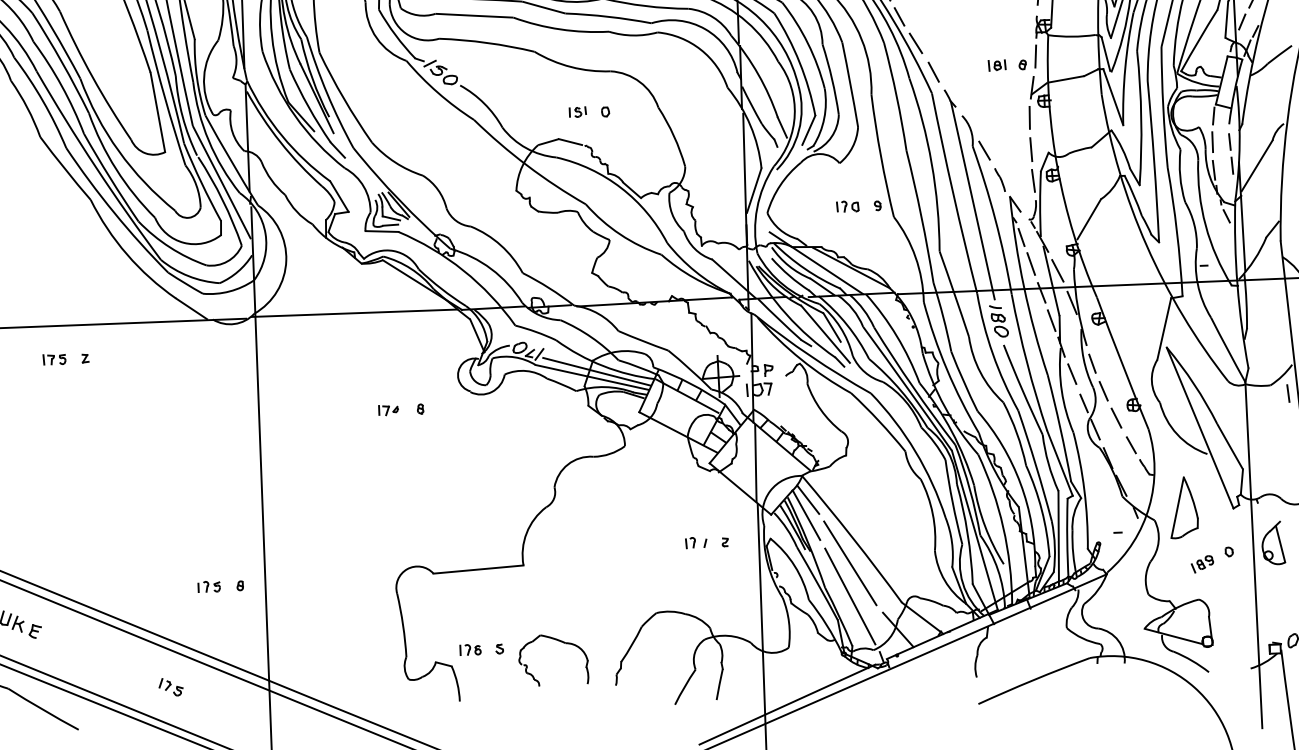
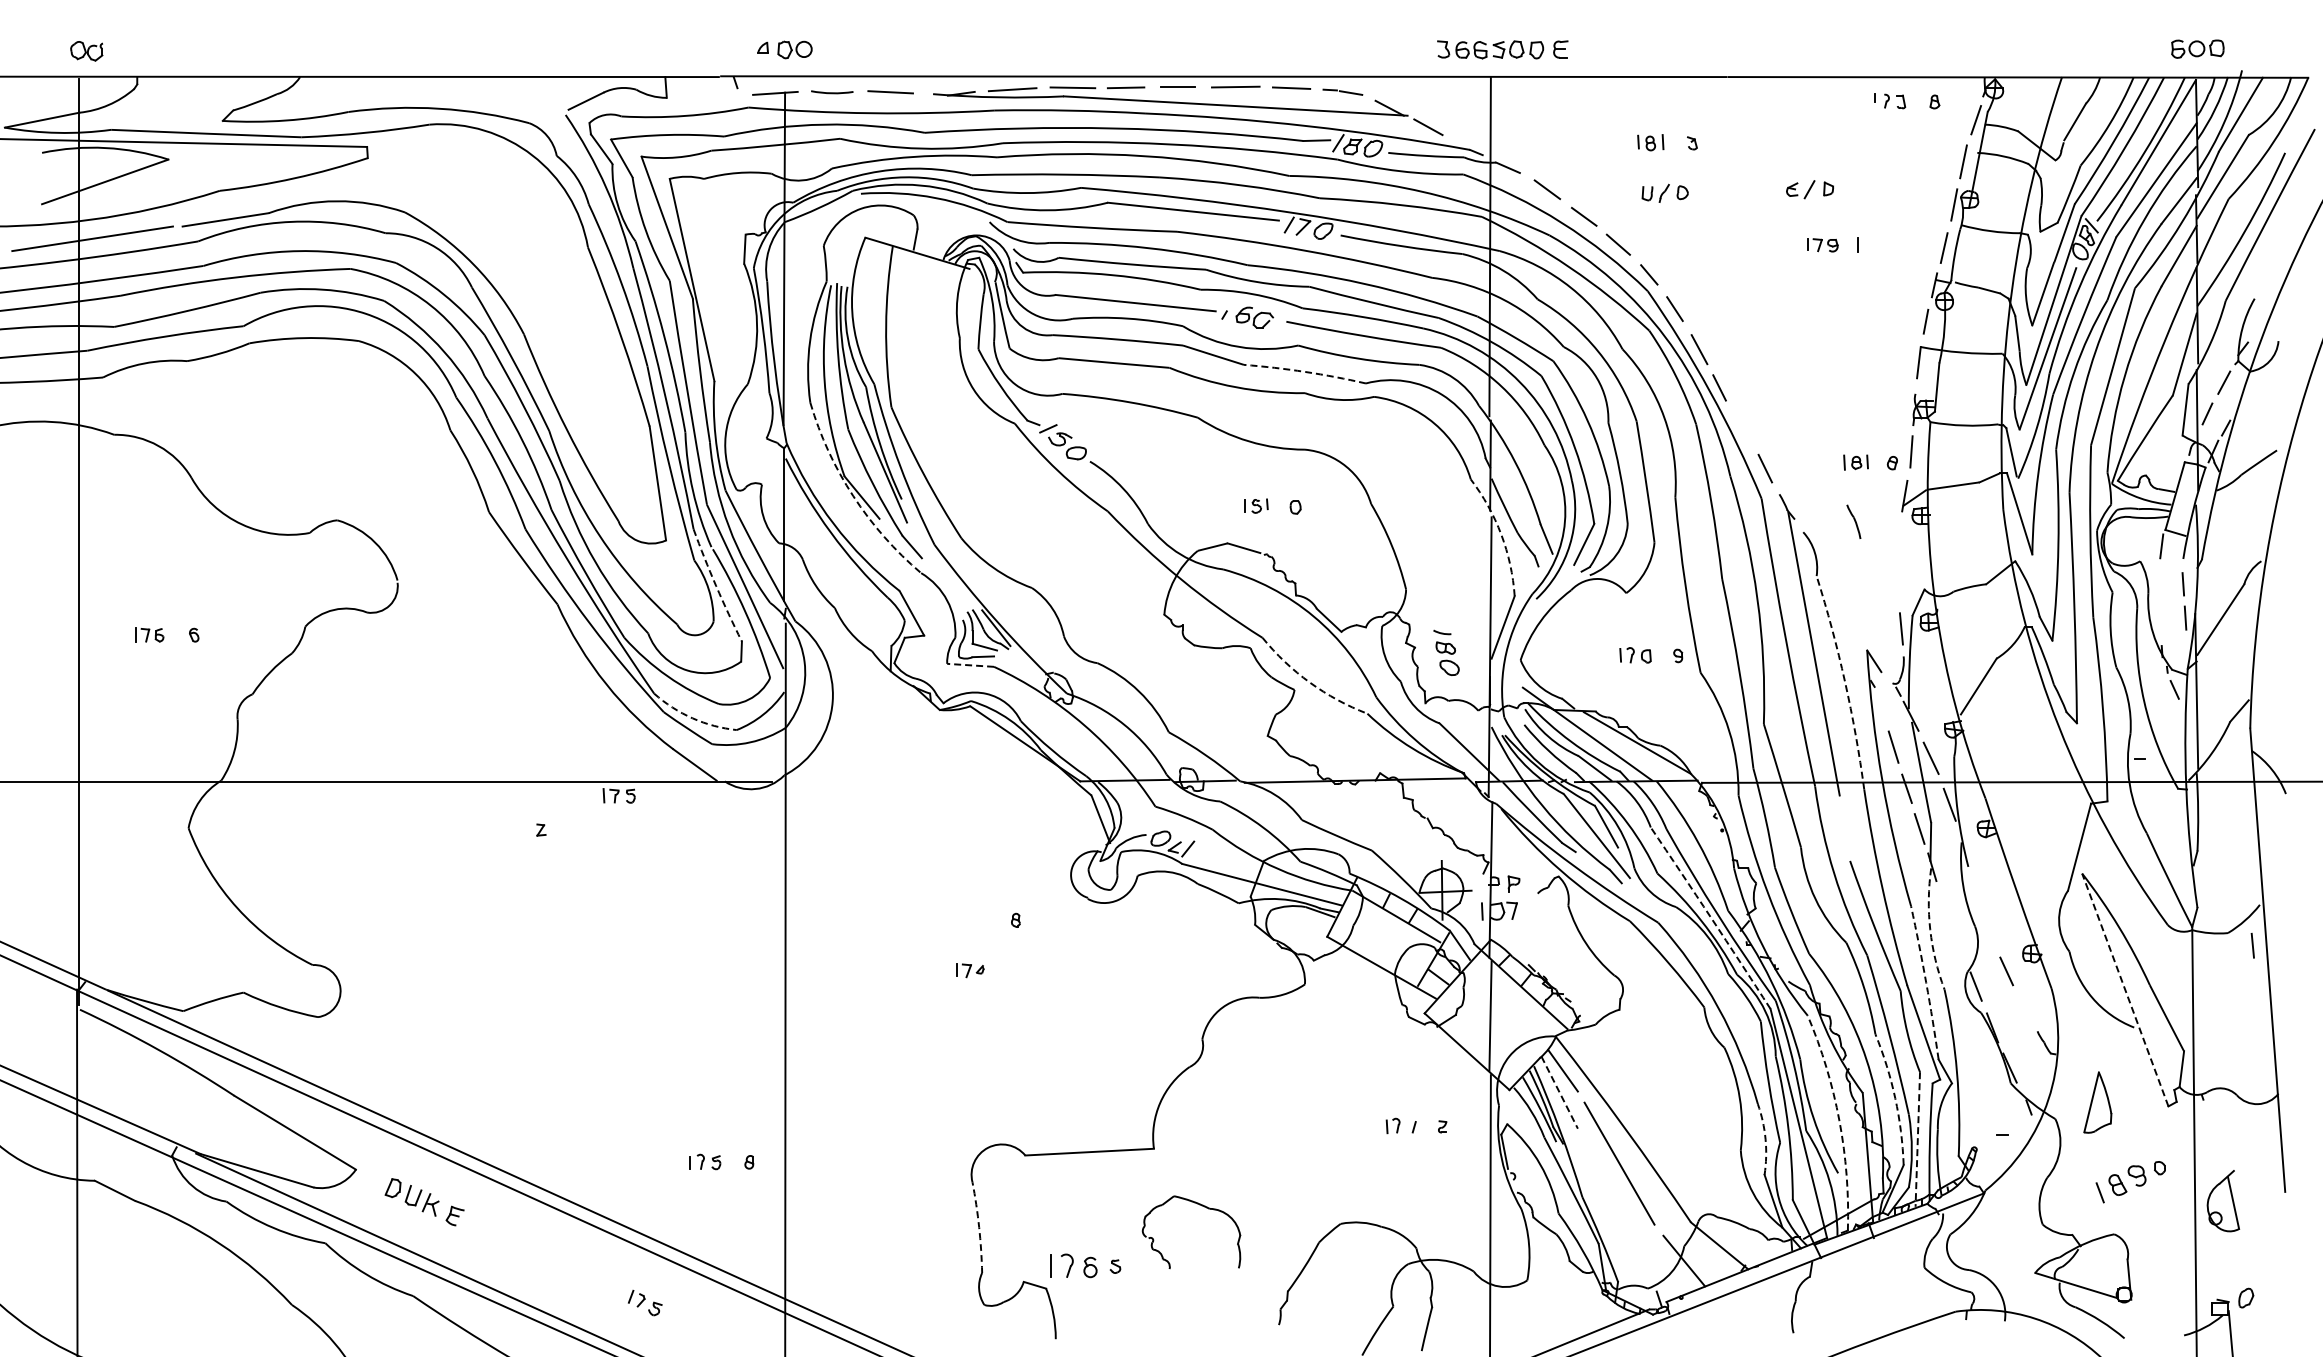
arc: (608, 16) -> (1305, 371), solid -> dashed
line: (915, 43) -> (1741, 426), removed
arc: (295, 116) -> (853, 496), solid -> dashed
line: (1029, 117) -> (1899, 538), removed
arc: (750, 125) -> (1501, 534), solid -> dashed
line: (1212, 142) -> (2158, 583), removed
line: (1030, 149) -> (1899, 583), removed
line: (984, 150) -> (1833, 583), removed
line: (1214, 170) -> (2159, 623), removed
part: (999, 179) -> (1853, 521), moved
arc: (201, 183) -> (716, 586), solid -> dashed
arc: (995, 219) -> (1845, 681), solid -> dashed
line: (381, 231) -> (970, 665), solid -> dashed
arc: (620, 234) -> (1310, 682), solid -> dashed
line: (1021, 237) -> (1881, 708), removed
arc: (188, 276) -> (692, 718), solid -> dashed
line: (354, 312) -> (926, 779), removed
part: (998, 320) -> (1446, 652), moved
part: (54, 359) -> (618, 795), moved
line: (1092, 363) -> (1975, 892), removed
line: (597, 371) -> (1269, 876), removed
line: (1071, 374) -> (1945, 906), removed
arc: (908, 388) -> (1711, 917), solid -> dashed
arc: (1061, 390) -> (1930, 929), solid -> dashed
line: (1103, 390) -> (1989, 931), removed
line: (1084, 403) -> (1961, 948), removed
part: (388, 410) -> (970, 970), moved
line: (1200, 427) -> (2125, 989), solid -> dashed
arc: (1060, 428) -> (1926, 982), solid -> dashed
line: (1131, 445) -> (2026, 1010), removed
part: (1183, 507) -> (2097, 1102), size x0.7
arc: (1041, 510) -> (1895, 1098), solid -> dashed
line: (806, 515) -> (1559, 1093), solid -> dashed
arc: (1003, 527) -> (1839, 1120), solid -> dashed
line: (1058, 538) -> (1917, 1139), solid -> dashed
arc: (951, 542) -> (1765, 1139), solid -> dashed
part: (1273, 543) -> (2223, 1201), moved
part: (1202, 564) -> (2121, 1184), size x1.6
line: (850, 596) -> (1617, 1210), removed
arc: (403, 625) -> (979, 1227), solid -> dashed
part: (559, 641) -> (1201, 1206), moved
part: (471, 650) -> (1074, 1266), size x1.6

